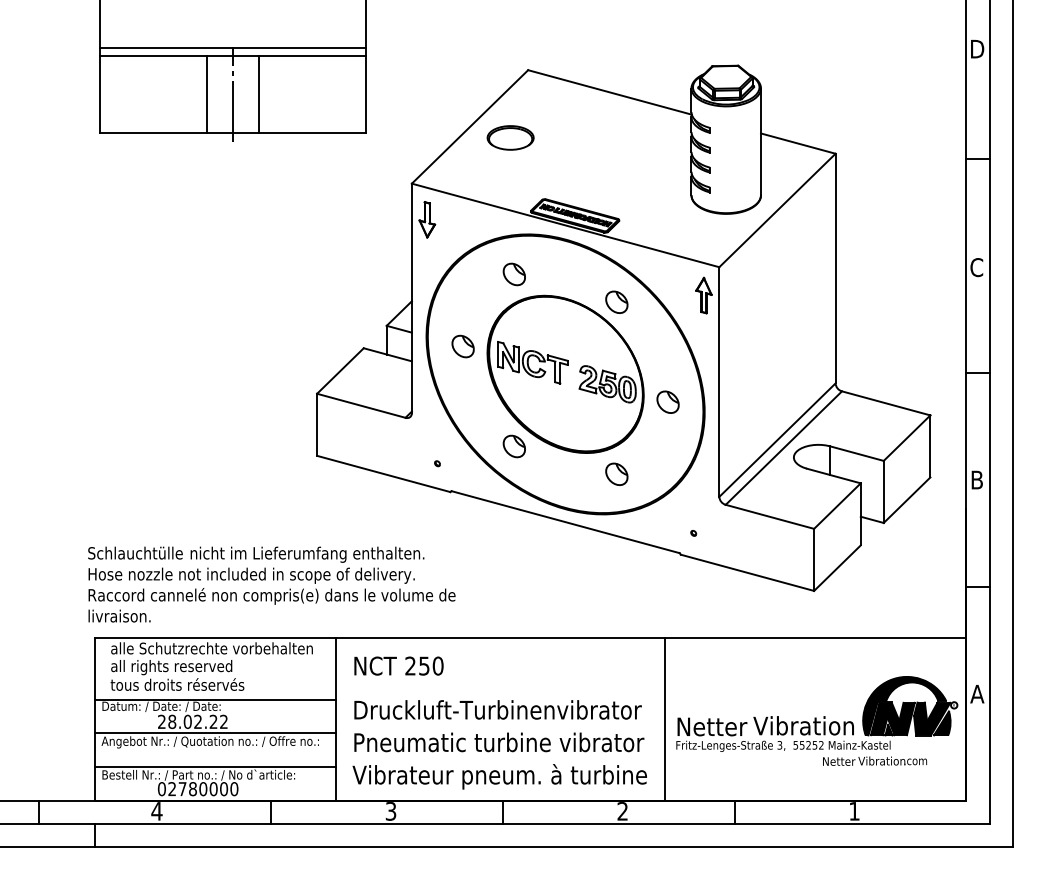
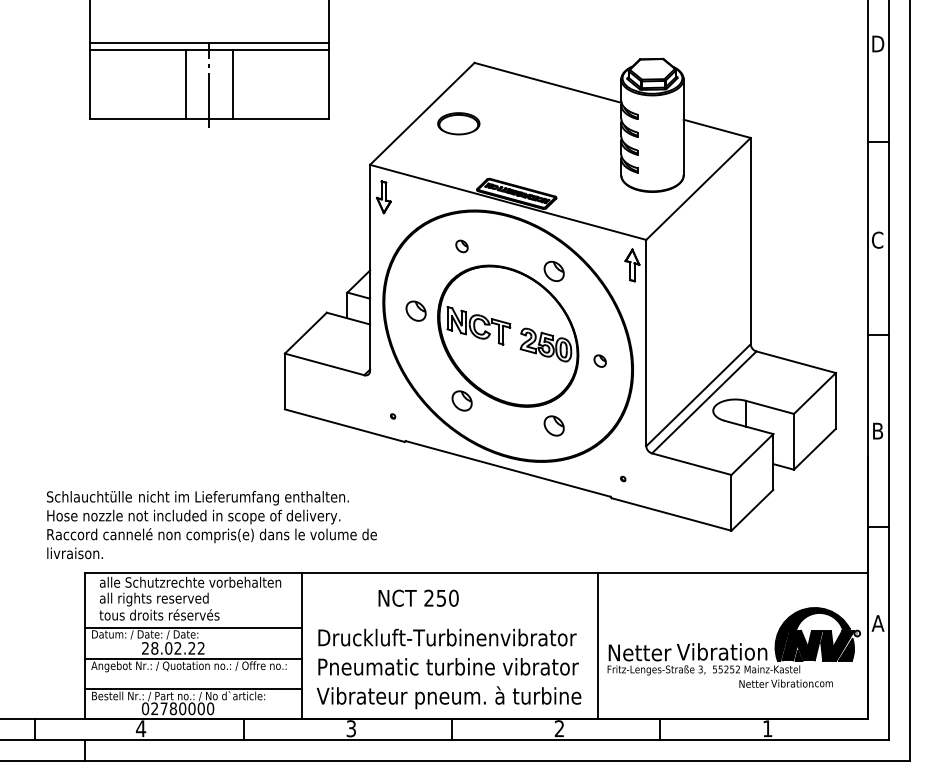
part: (513, 274) -> (461, 246), size x0.6
part: (667, 401) -> (599, 360), size x0.6
part: (271, 584) -> (211, 524), moved
text: (398, 665) -> (418, 597), moved

